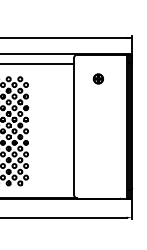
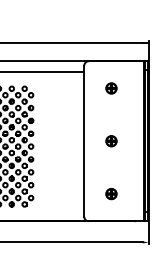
part: (98, 126) -> (111, 141), added
part: (98, 174) -> (111, 194), added

